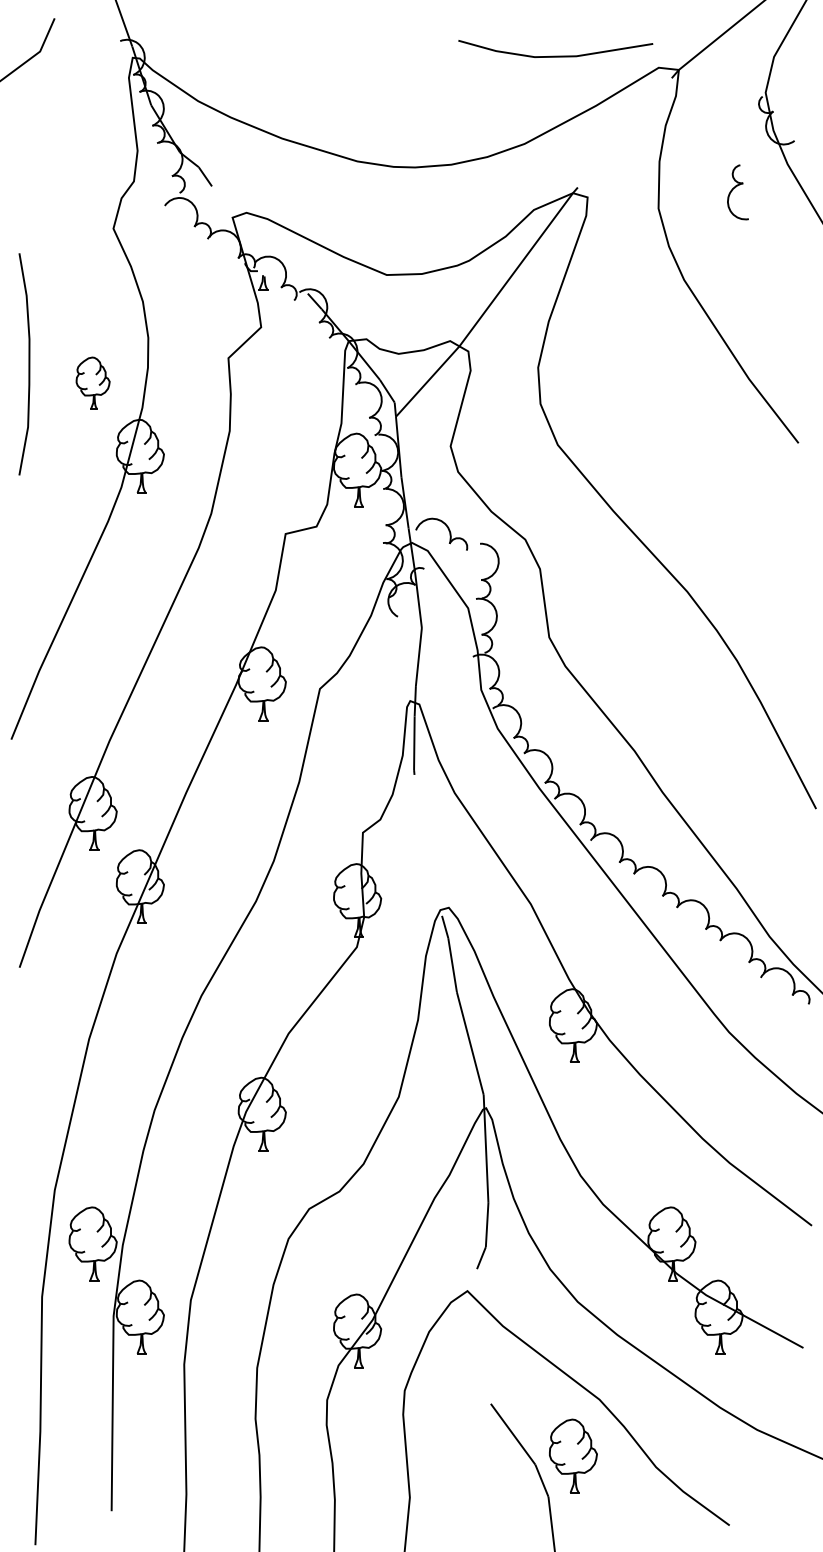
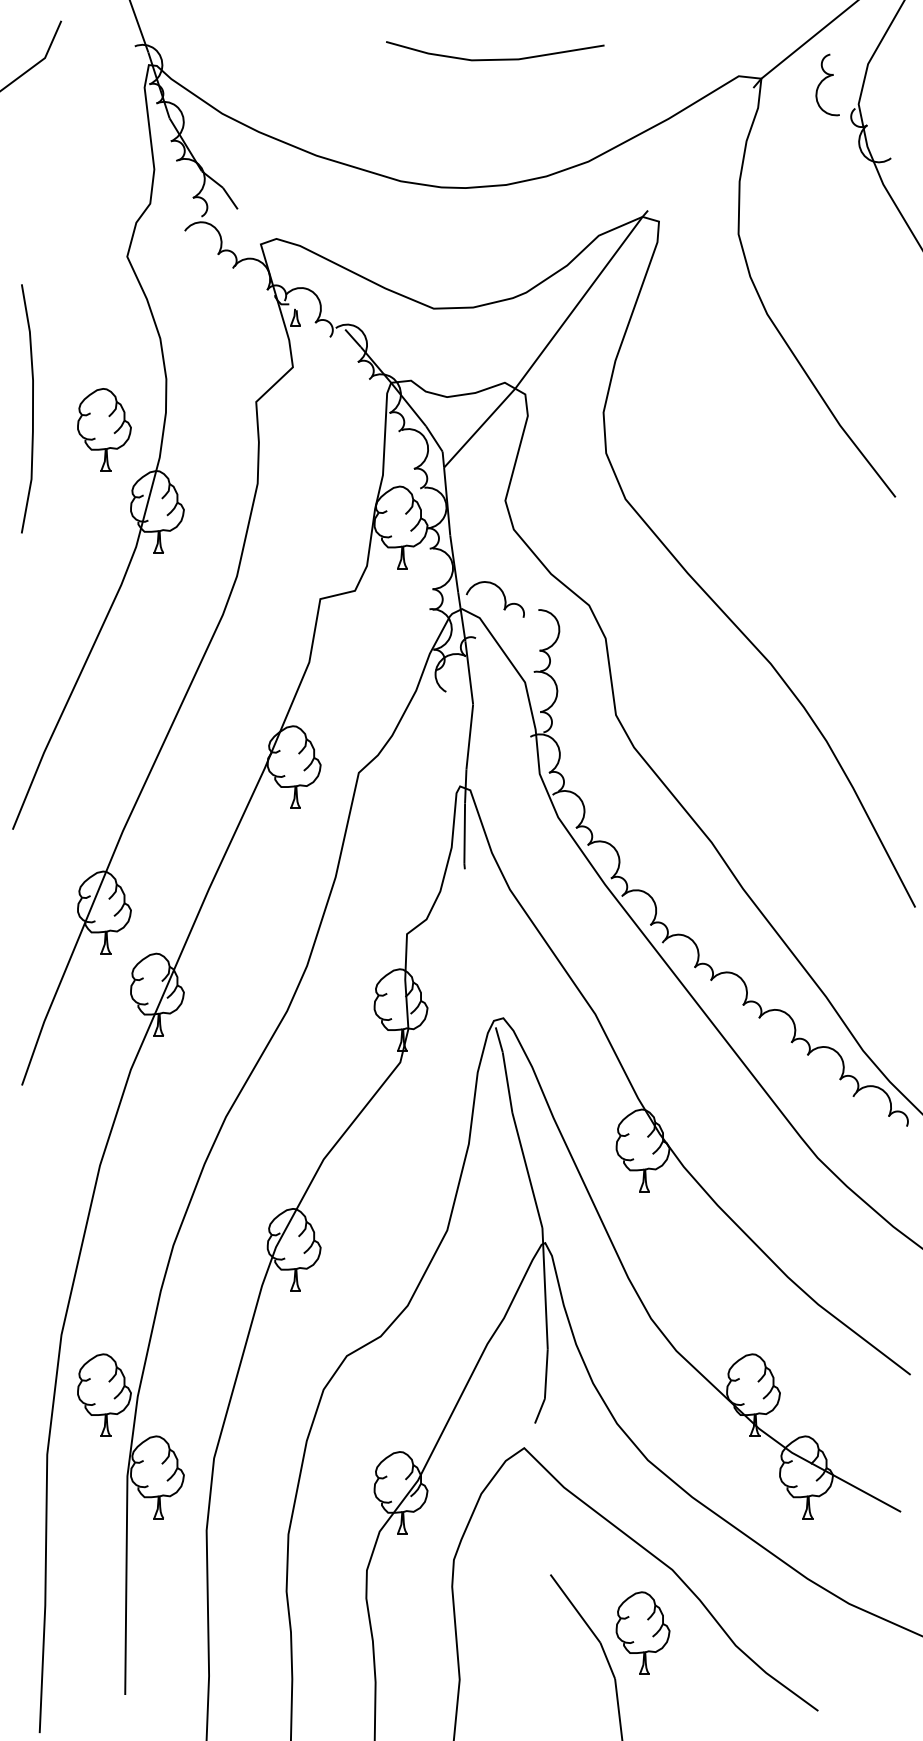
line: (556, 55) -> (496, 58), moved
part: (737, 191) -> (827, 84), moved
part: (93, 382) -> (104, 429), size x1.43

